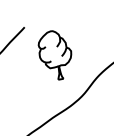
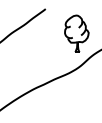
part: (55, 54) -> (76, 33), moved

